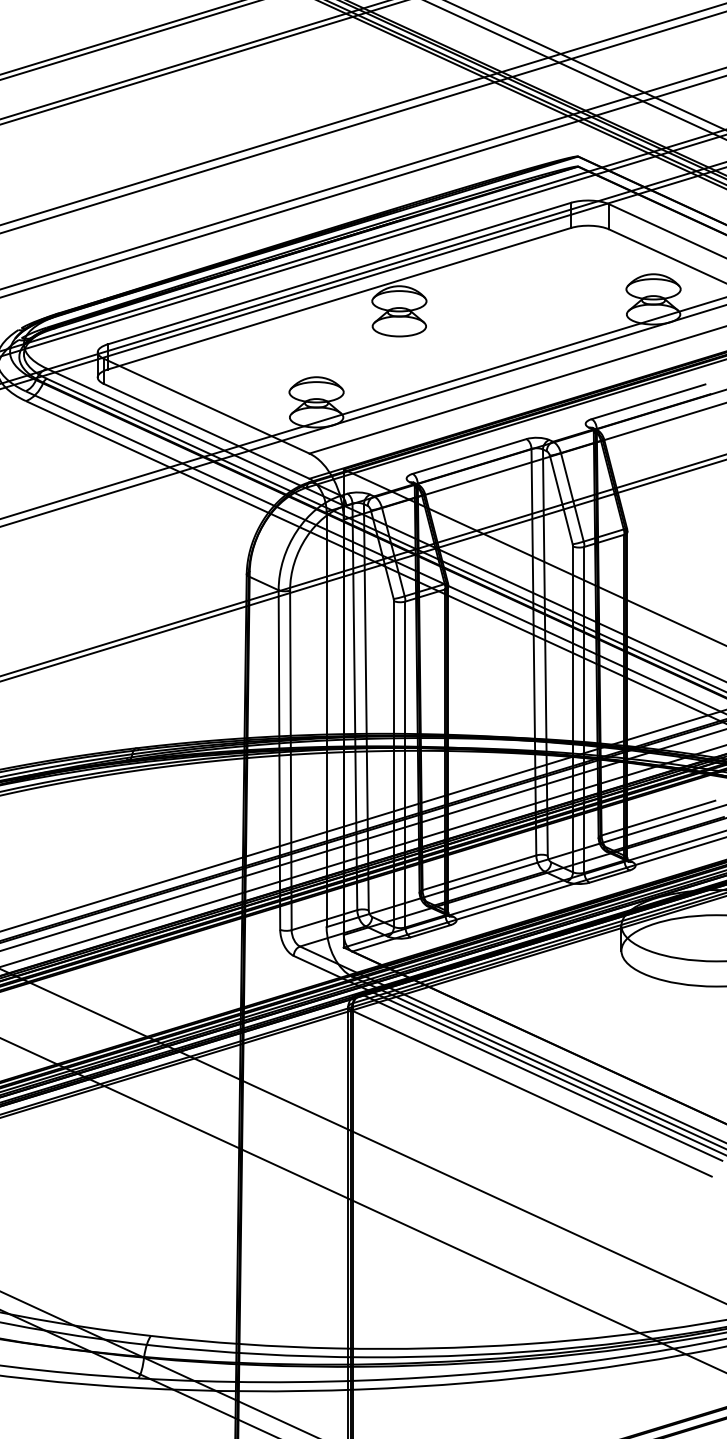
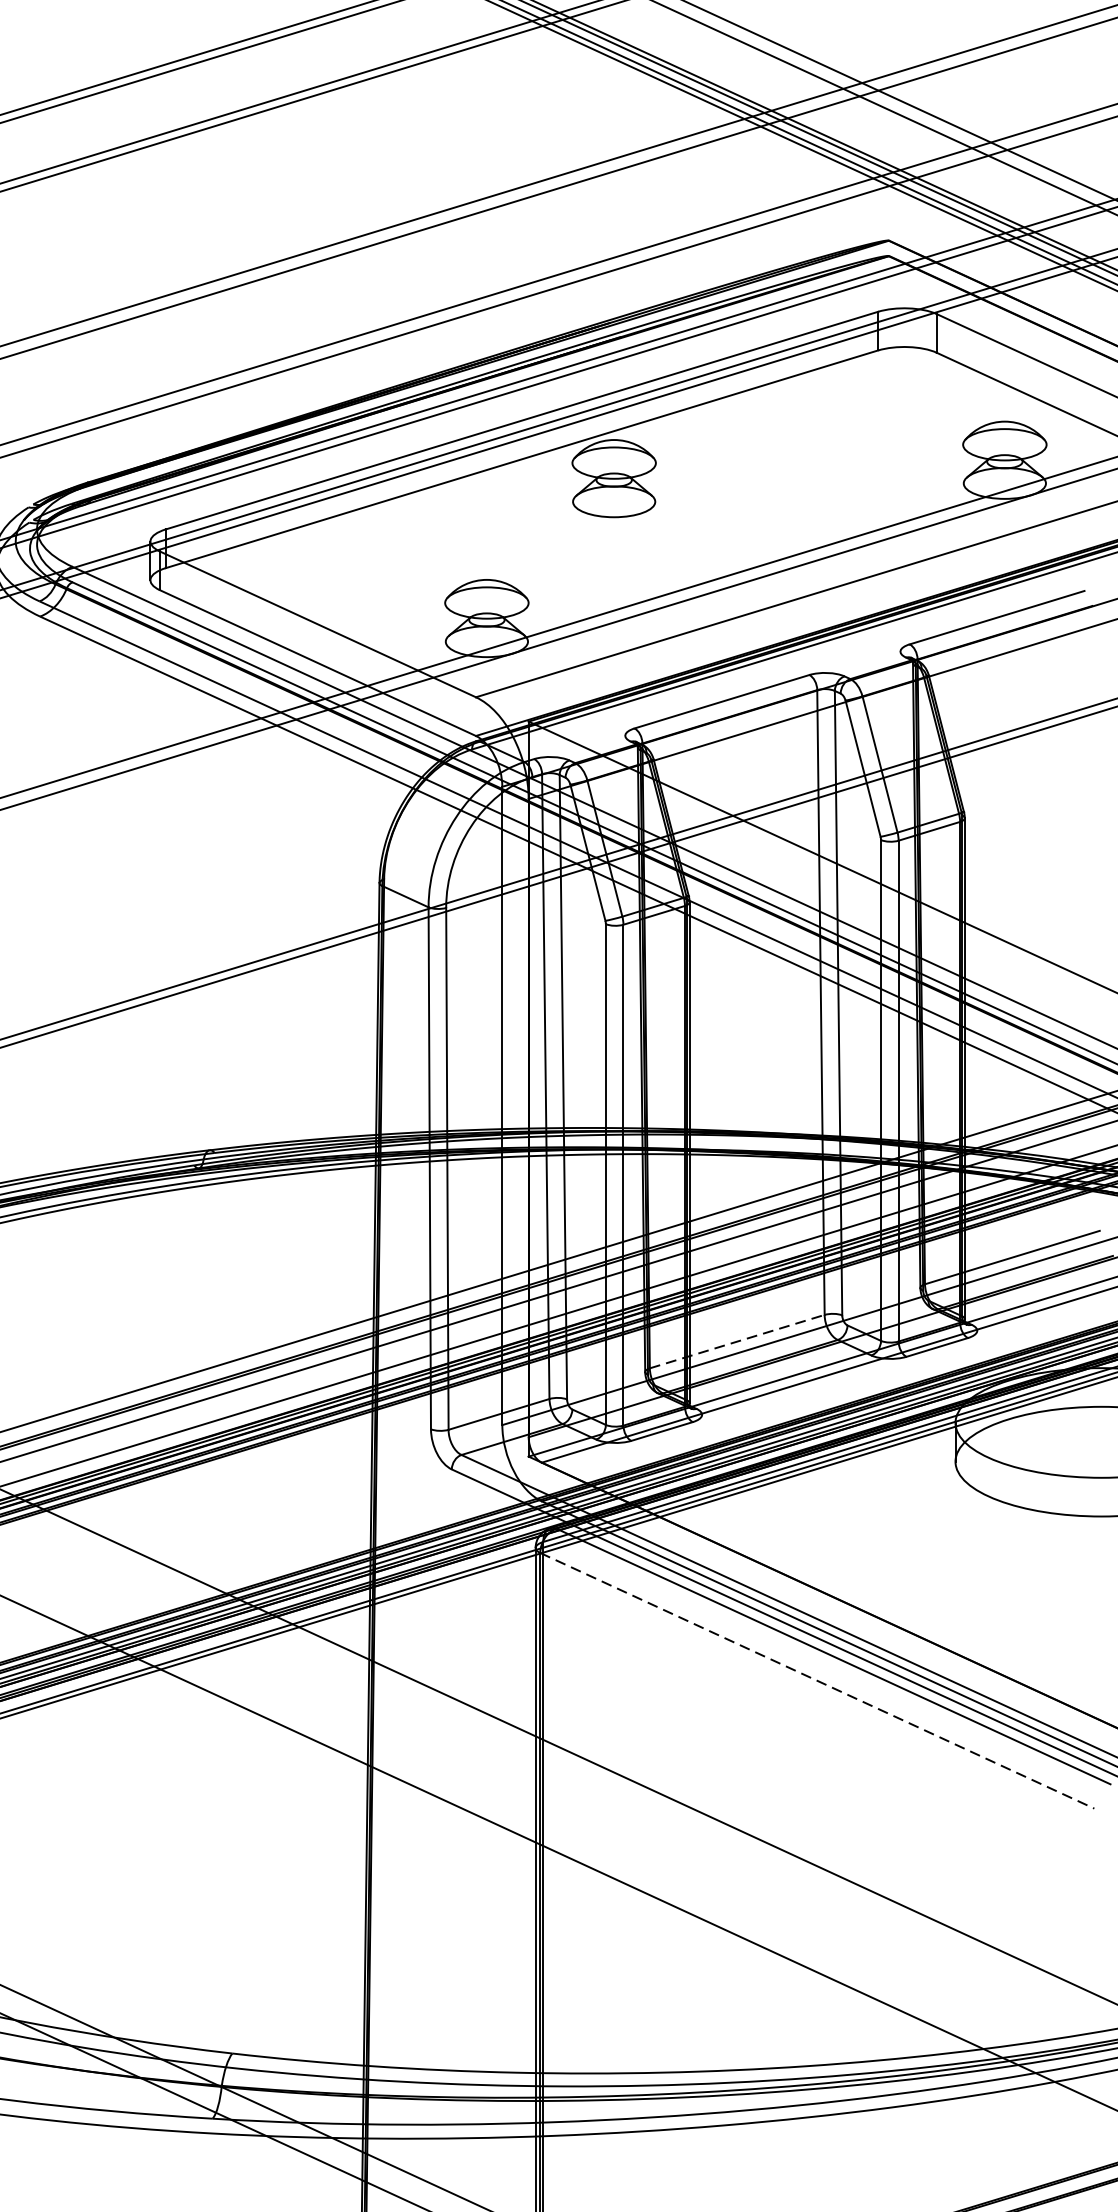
line: (479, 872) -> (737, 1341), solid -> dashed
line: (532, 1093) -> (818, 1680), solid -> dashed

